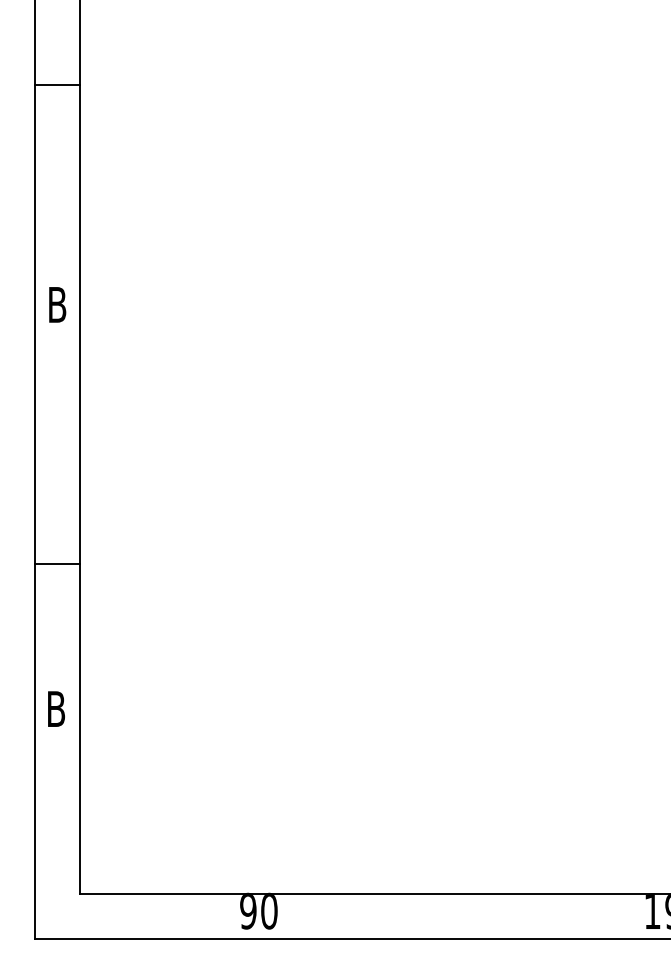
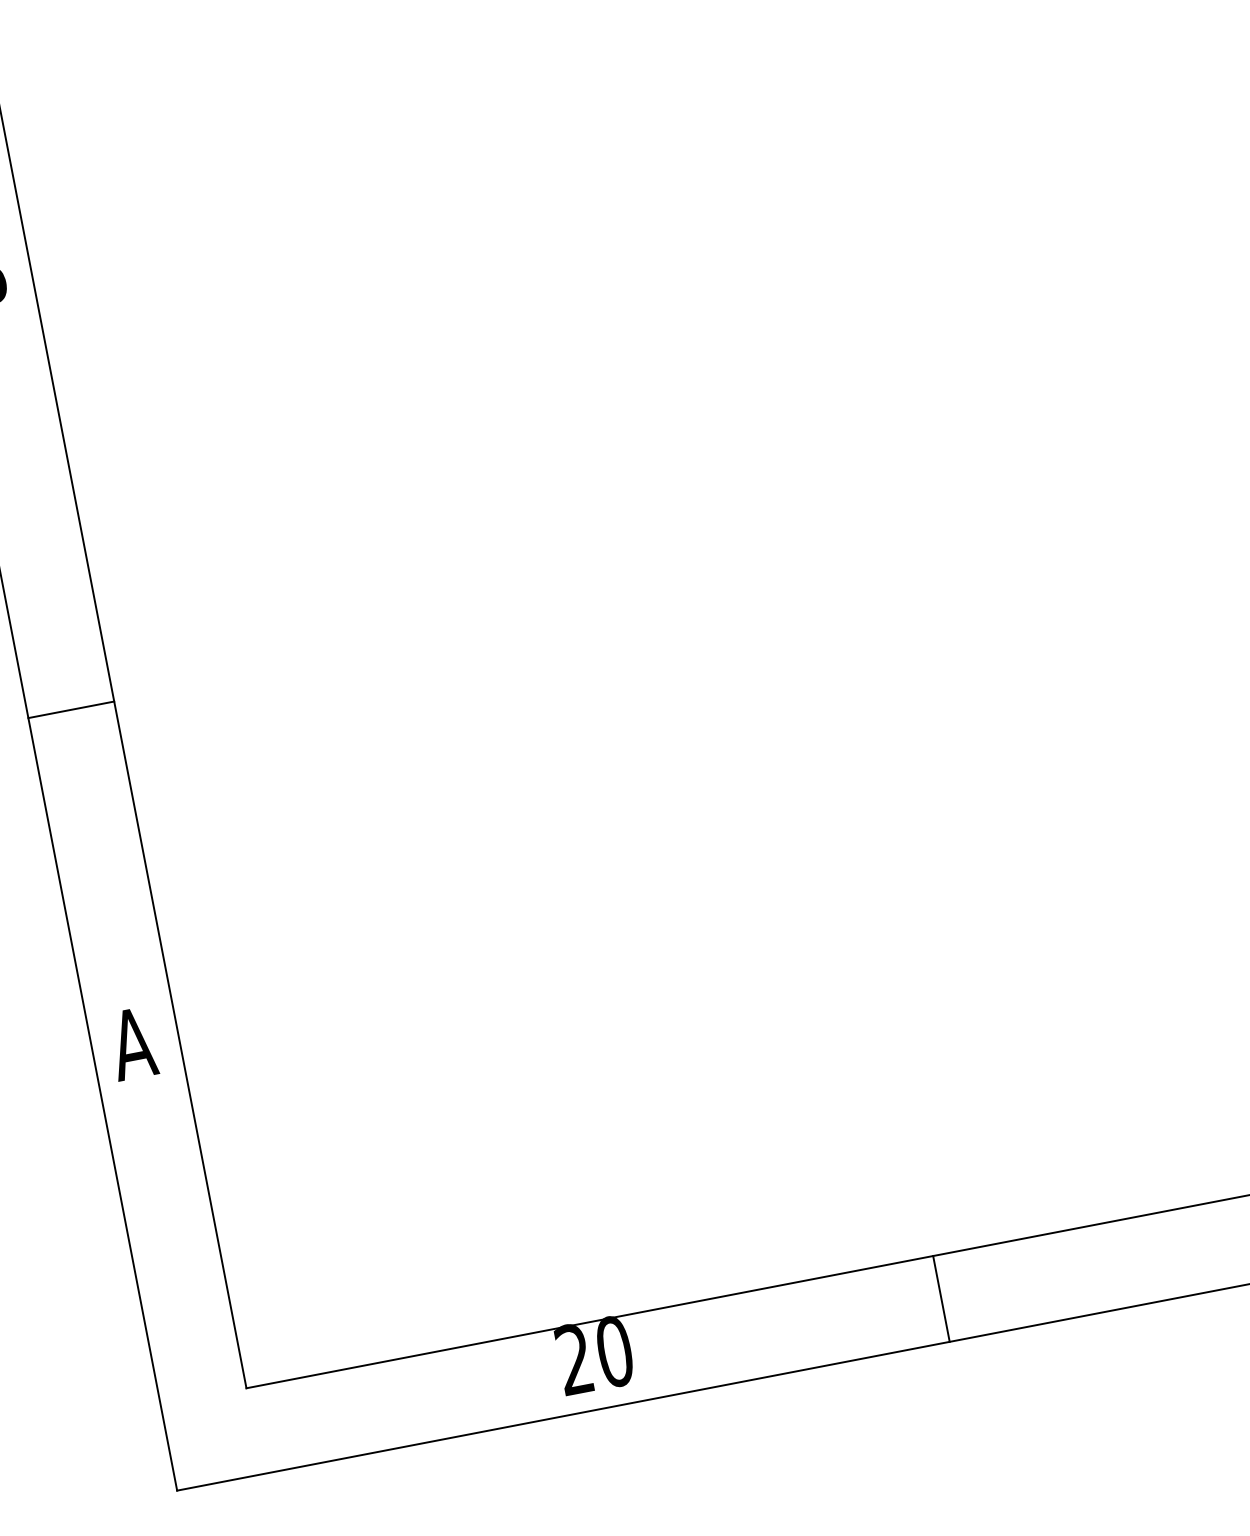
line: (57, 563) -> (71, 709), moved
text: (55, 708) -> (131, 1042), B -> A
text: (248, 910) -> (574, 1357), 90 -> 20
line: (439, 915) -> (941, 1297), added

